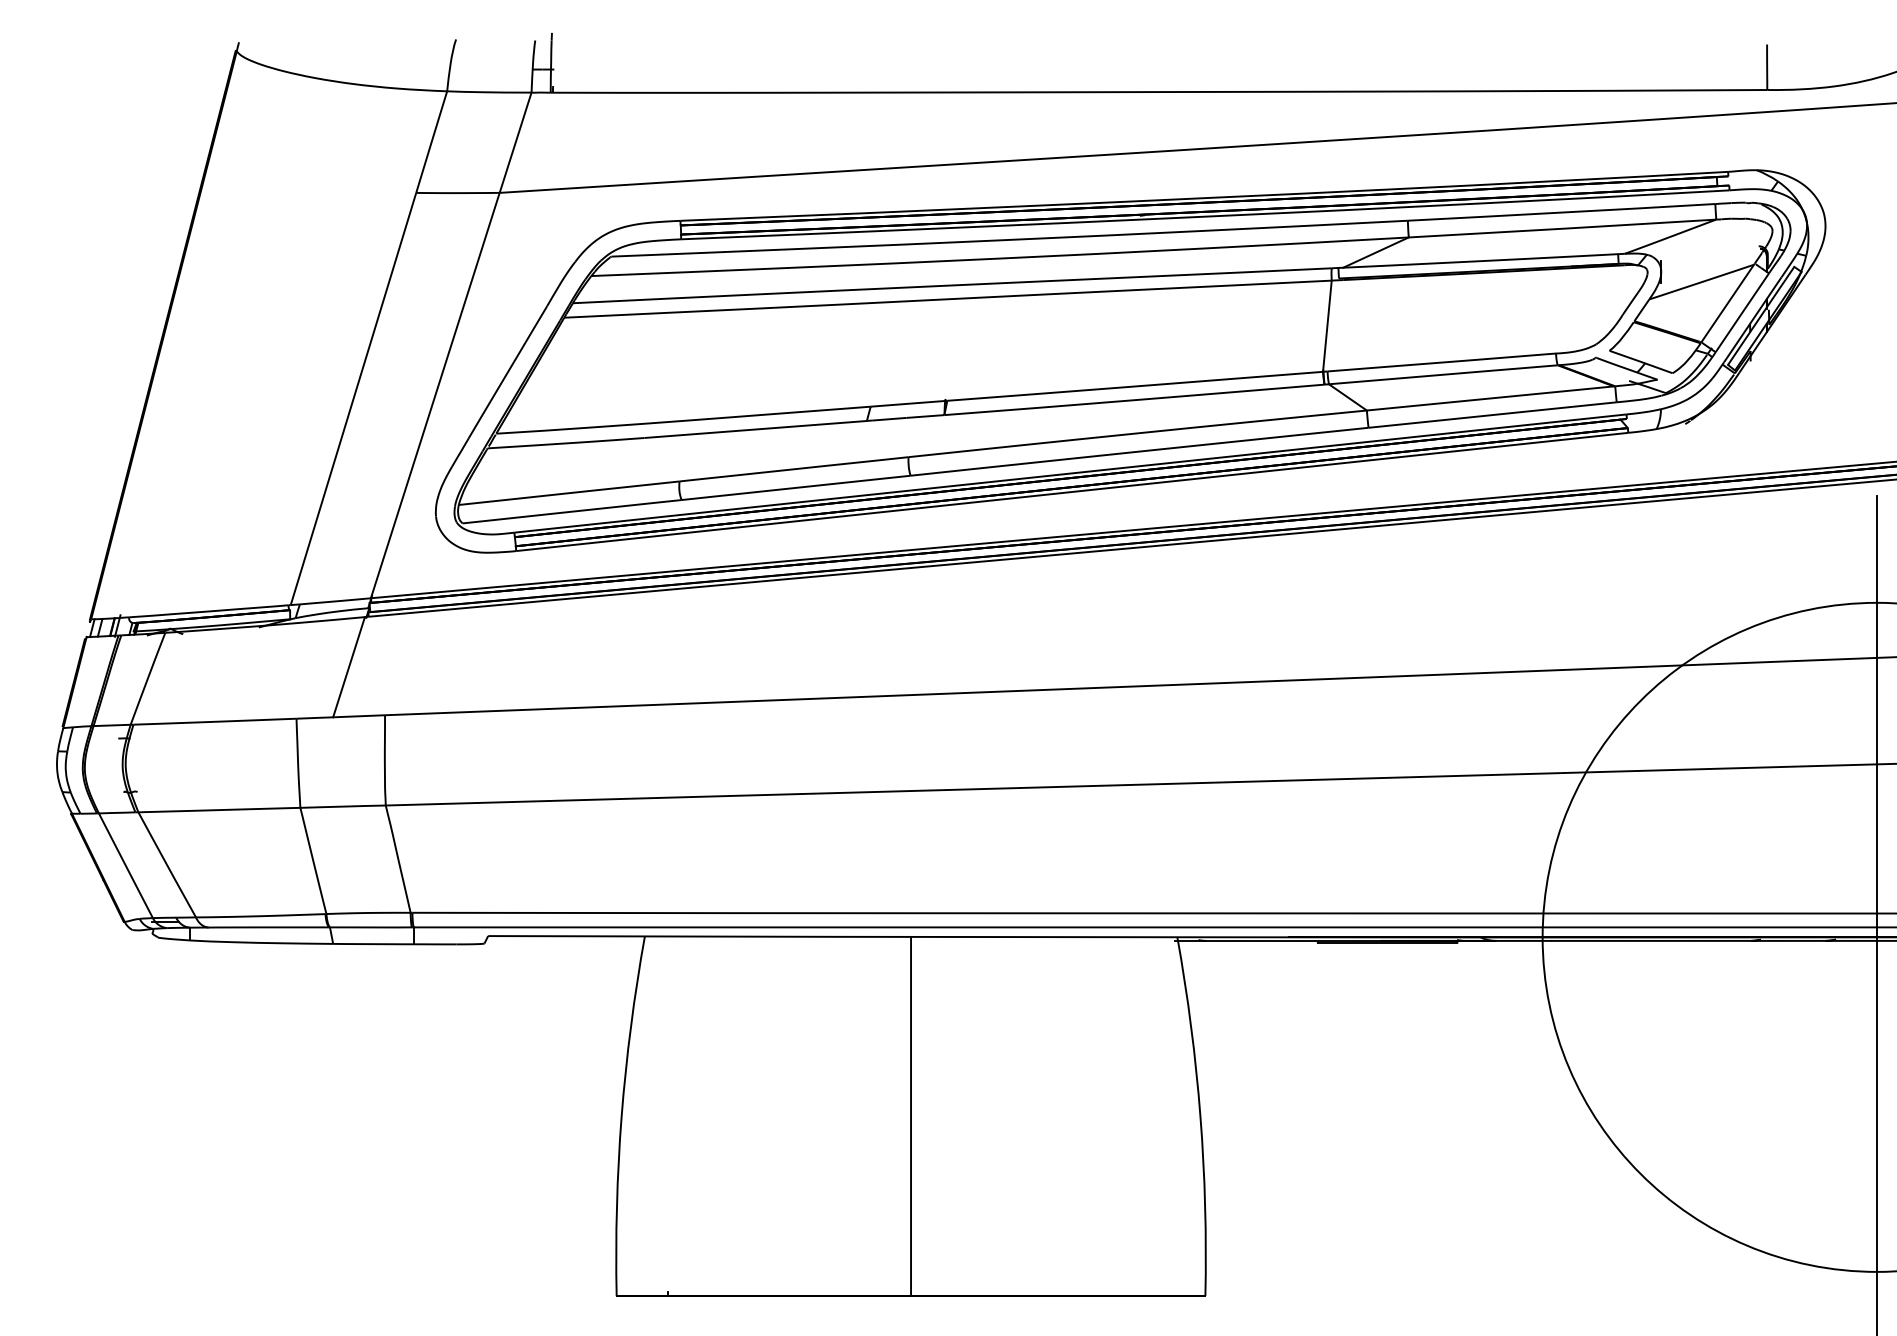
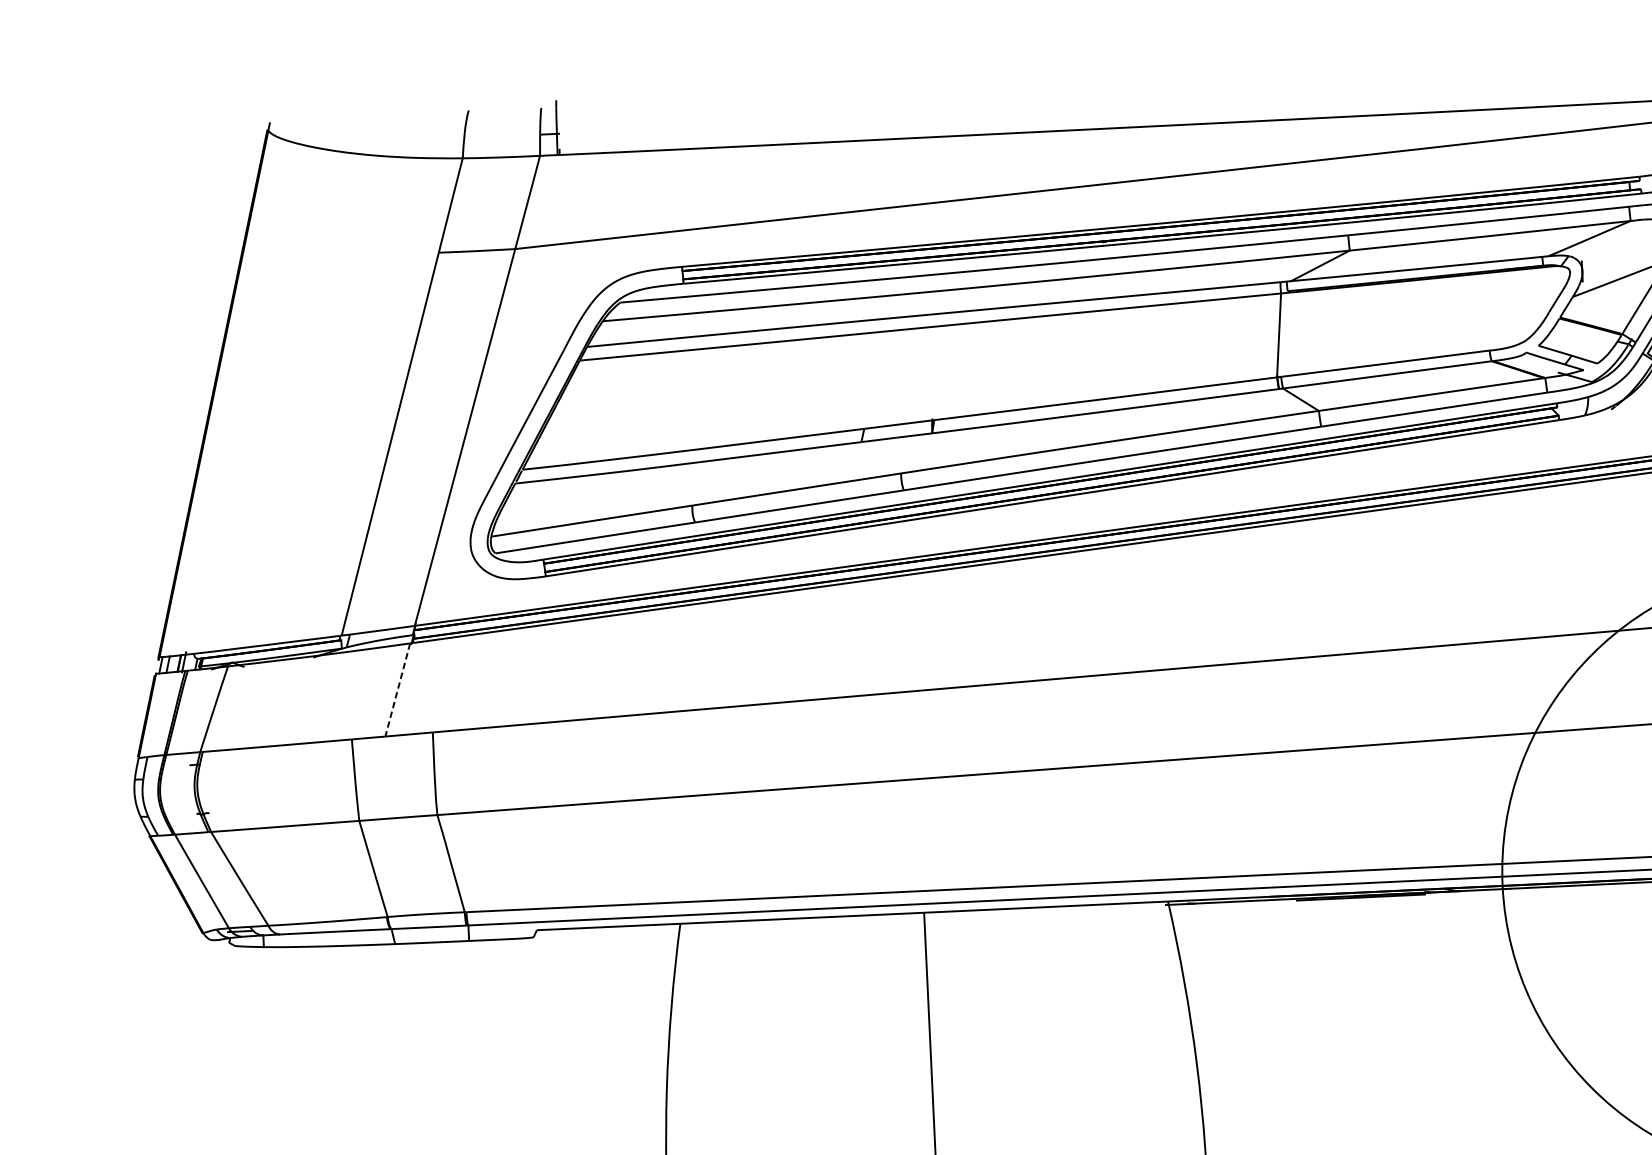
line: (349, 667) -> (398, 690), solid -> dashed

